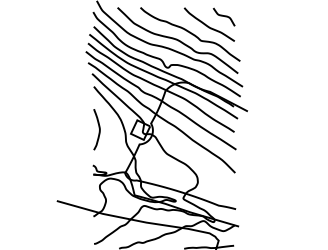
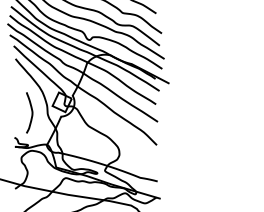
curve: (98, 128) -> (31, 111), moved

